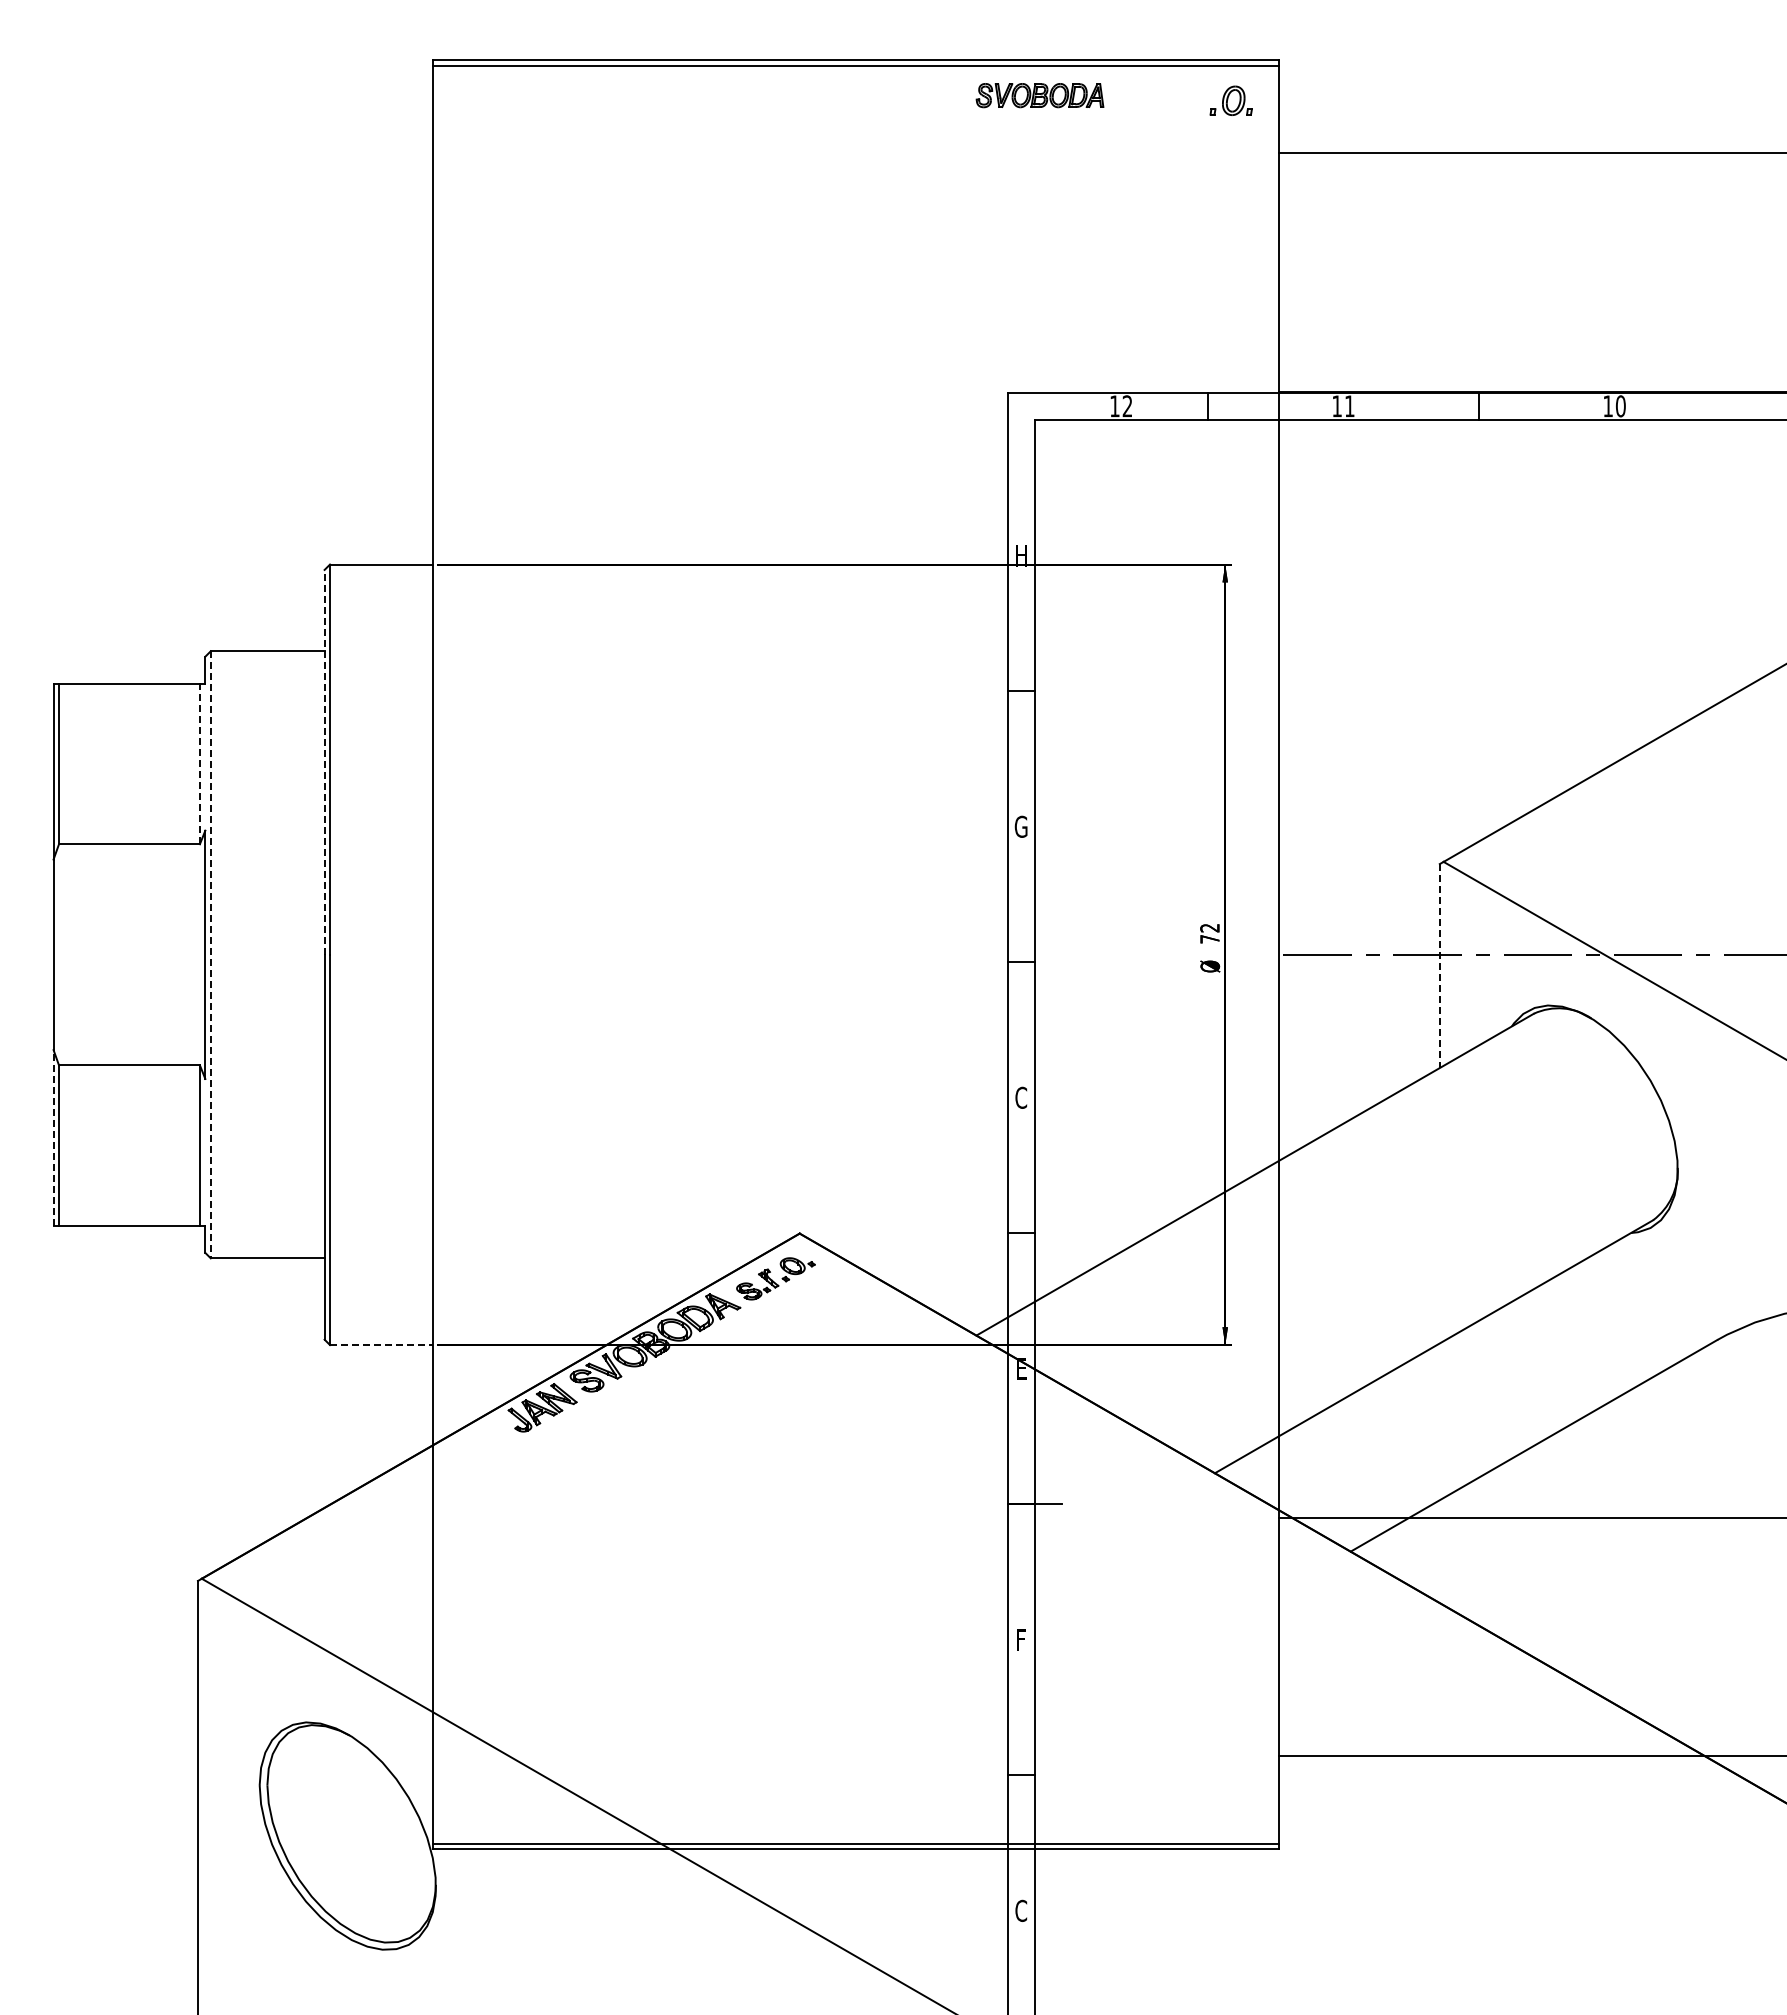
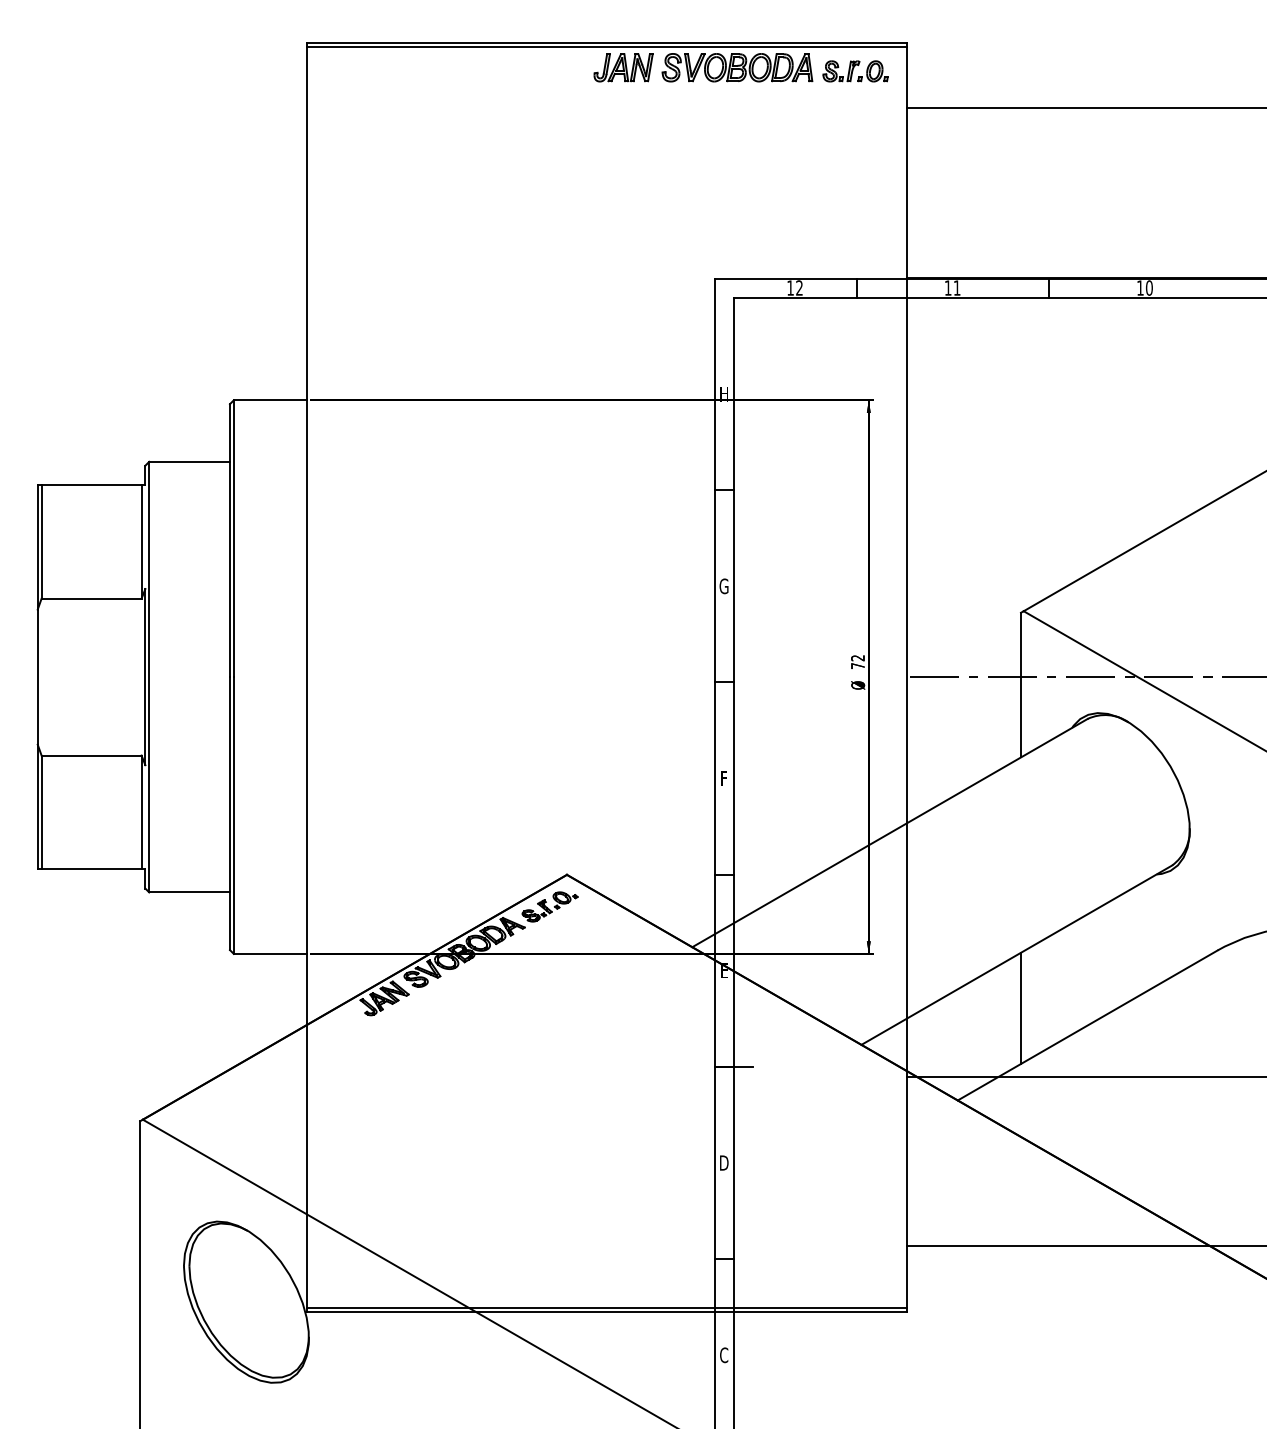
part: (879, 95) -> (623, 67), added
part: (1039, 95) -> (737, 67), size x1.67
part: (1182, 95) -> (838, 67), added
line: (324, 761) -> (229, 540), dashed -> solid
line: (199, 763) -> (141, 541), dashed -> solid
line: (210, 954) -> (149, 676), dashed -> solid
line: (1439, 966) -> (1020, 685), dashed -> solid
text: (1021, 1097) -> (724, 778), C -> F
line: (53, 1137) -> (37, 806), dashed -> solid
line: (382, 1345) -> (271, 954), dashed -> solid
line: (1439, 1421) -> (1020, 1008), added
text: (1021, 1639) -> (724, 1162), F -> D

